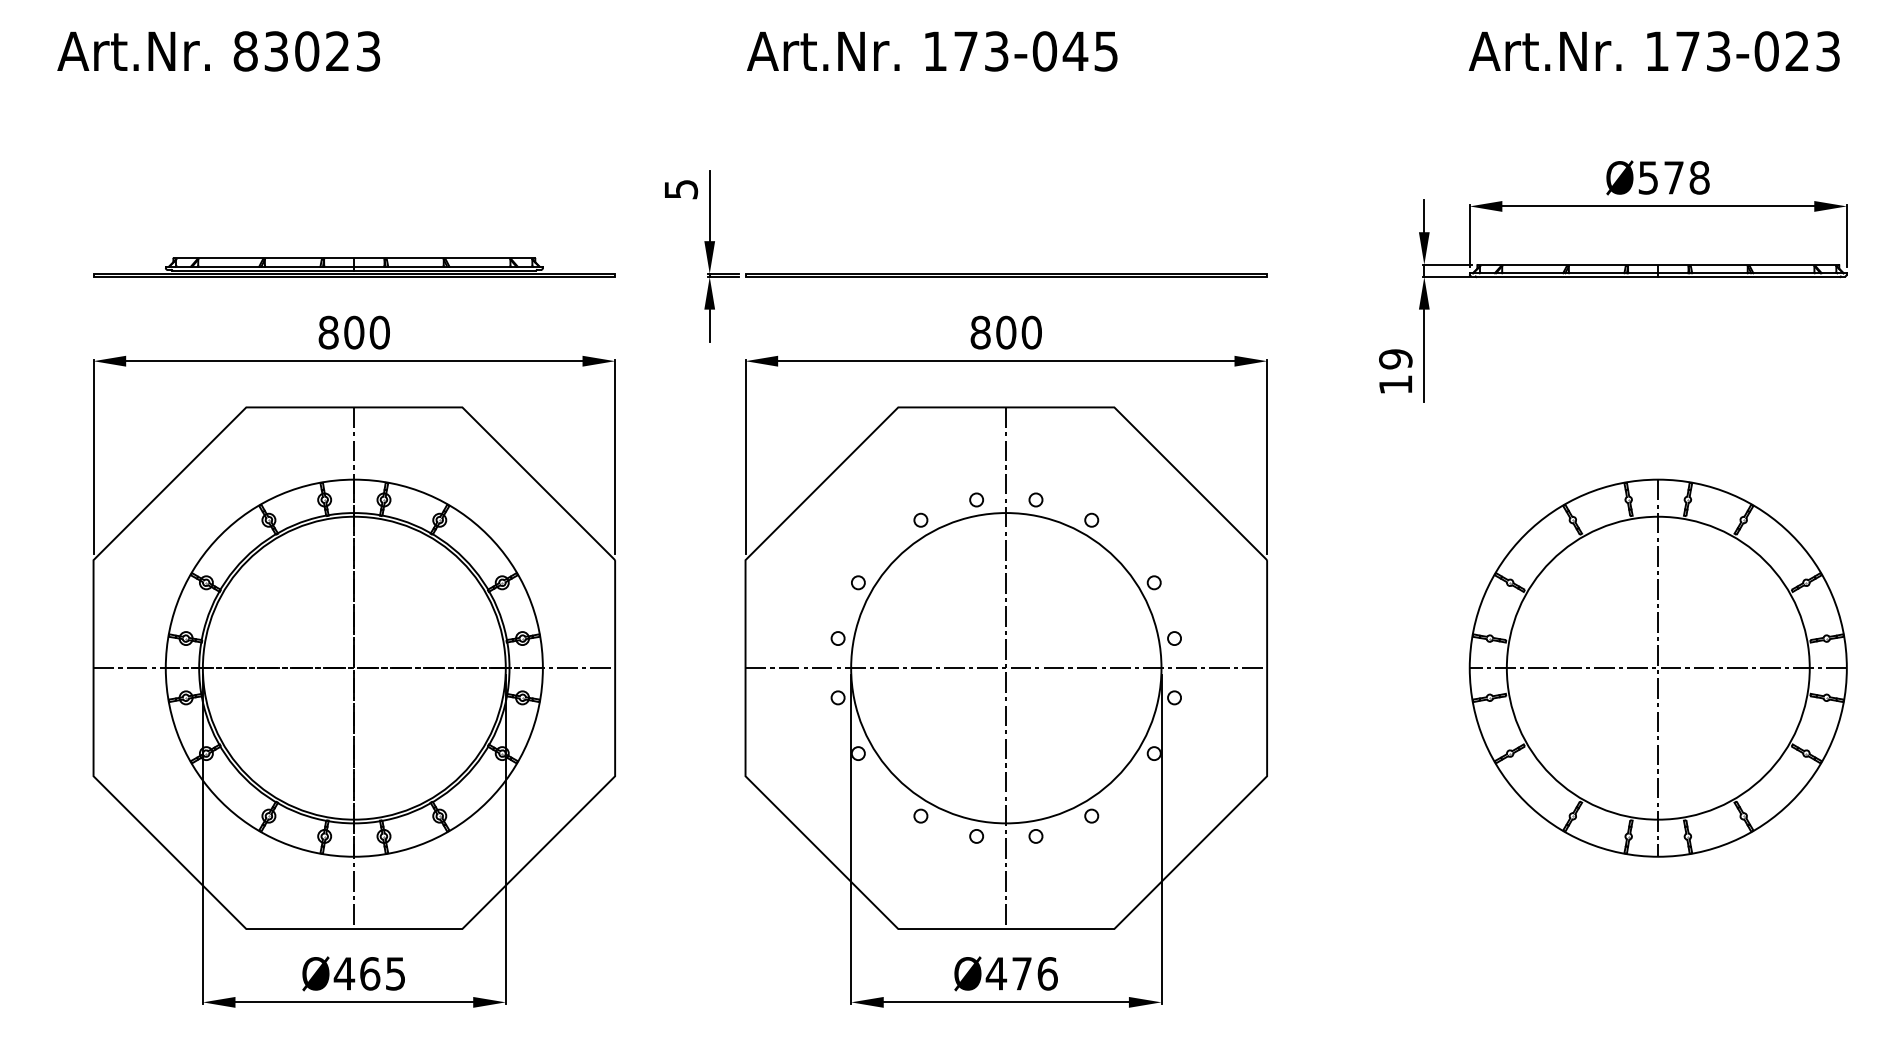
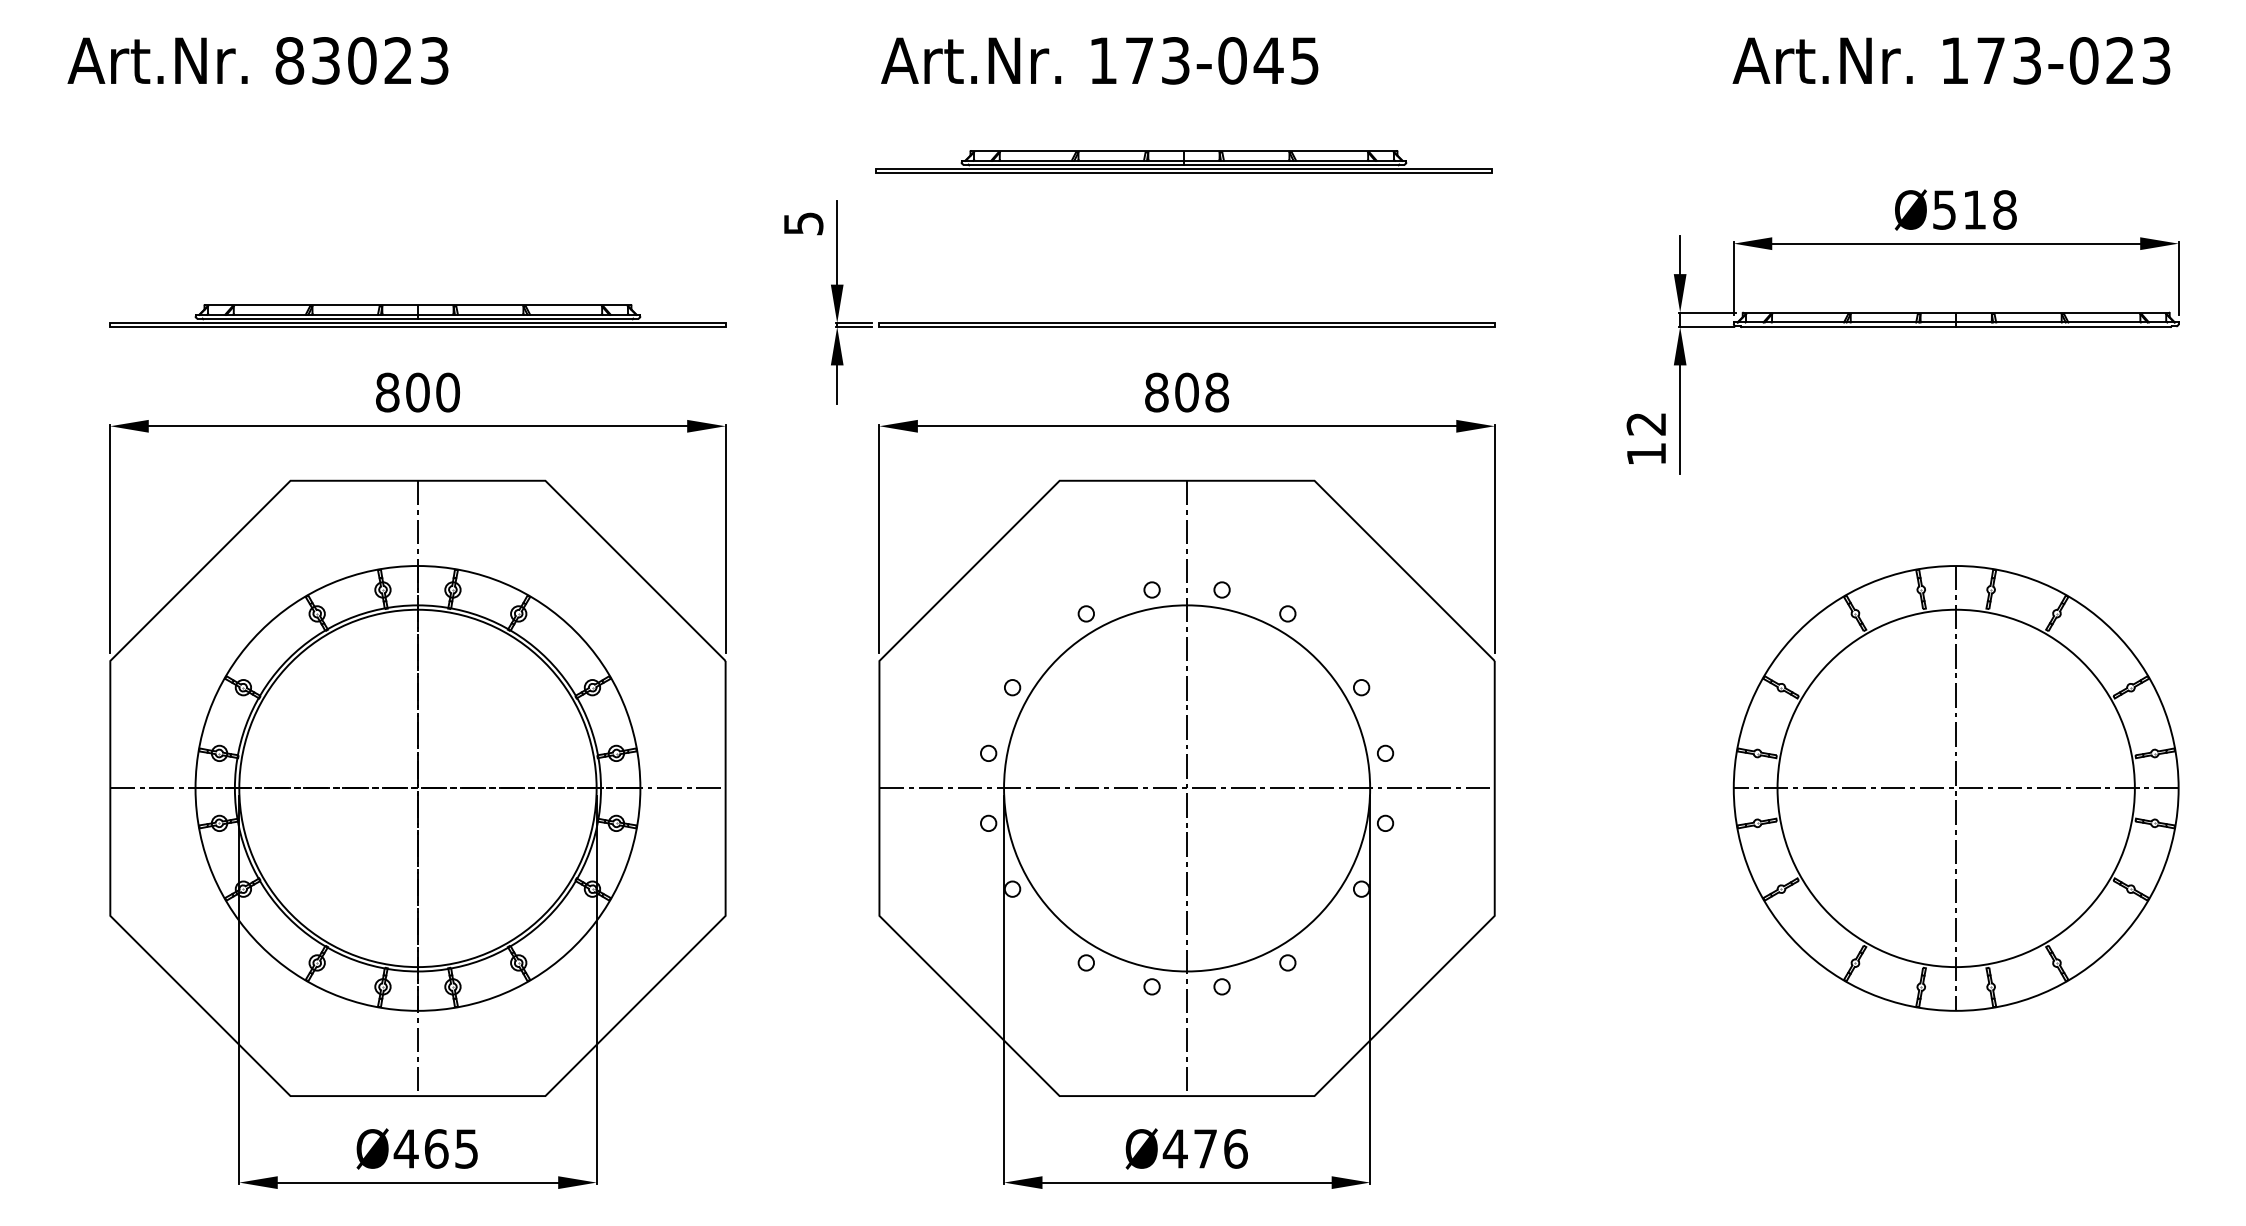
part: (1003, 136) -> (1183, 161), added
text: (1673, 177) -> (1974, 209), Ø578 -> Ø518
text: (1032, 332) -> (1217, 392), 800 -> 808
text: (1395, 358) -> (1646, 423), 19 -> 12

